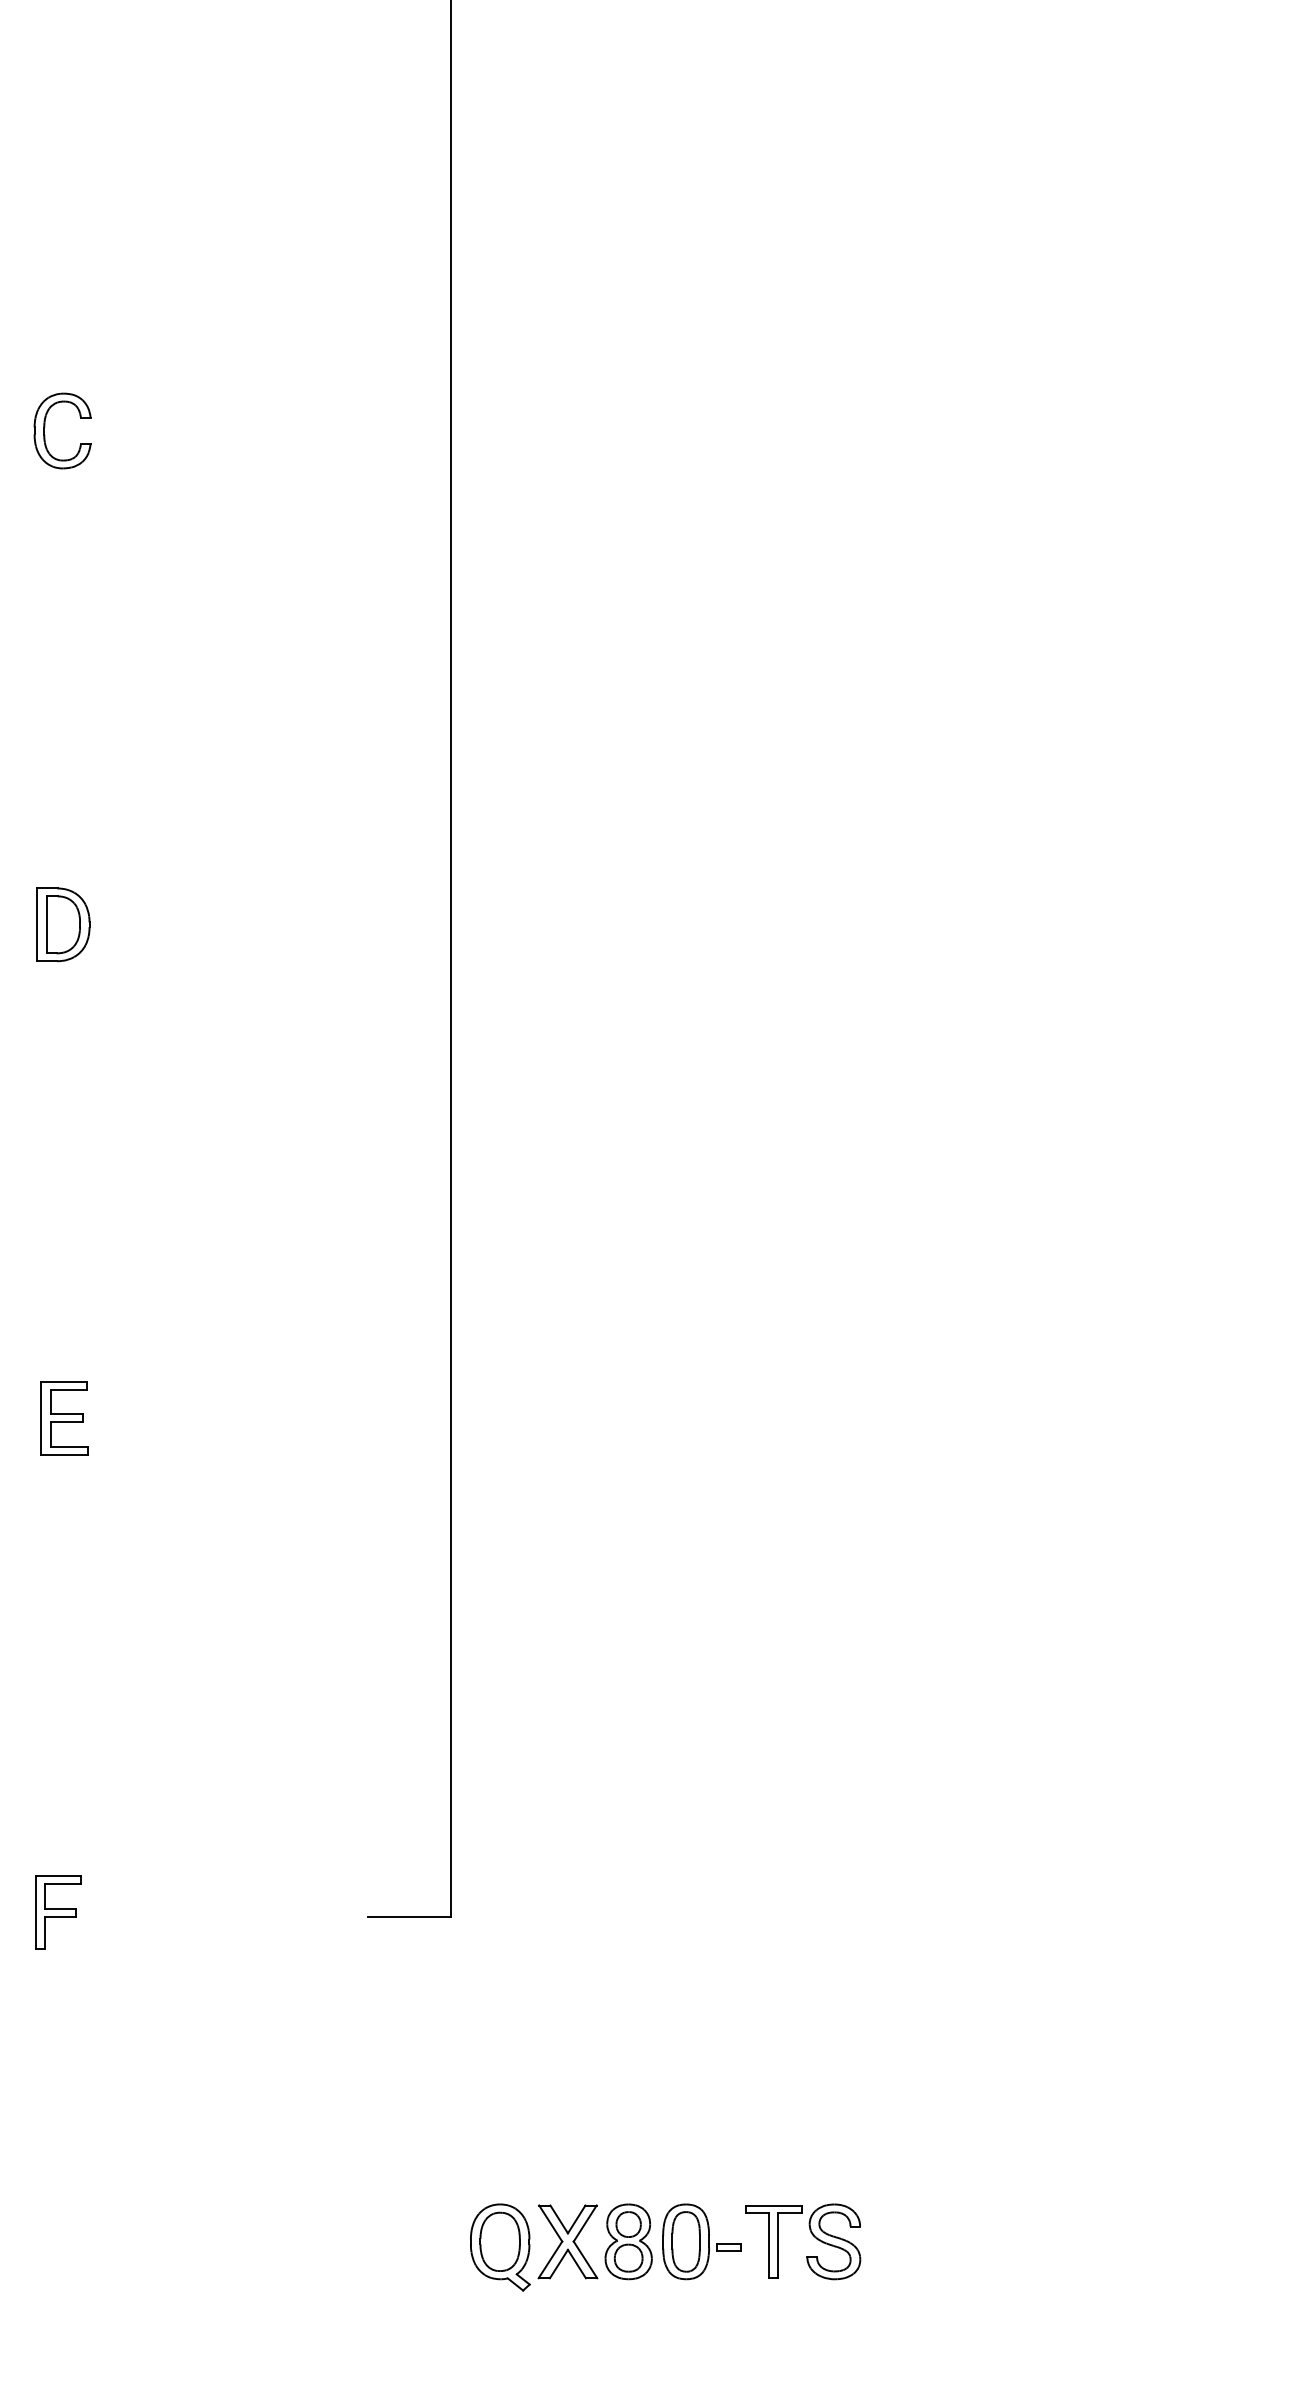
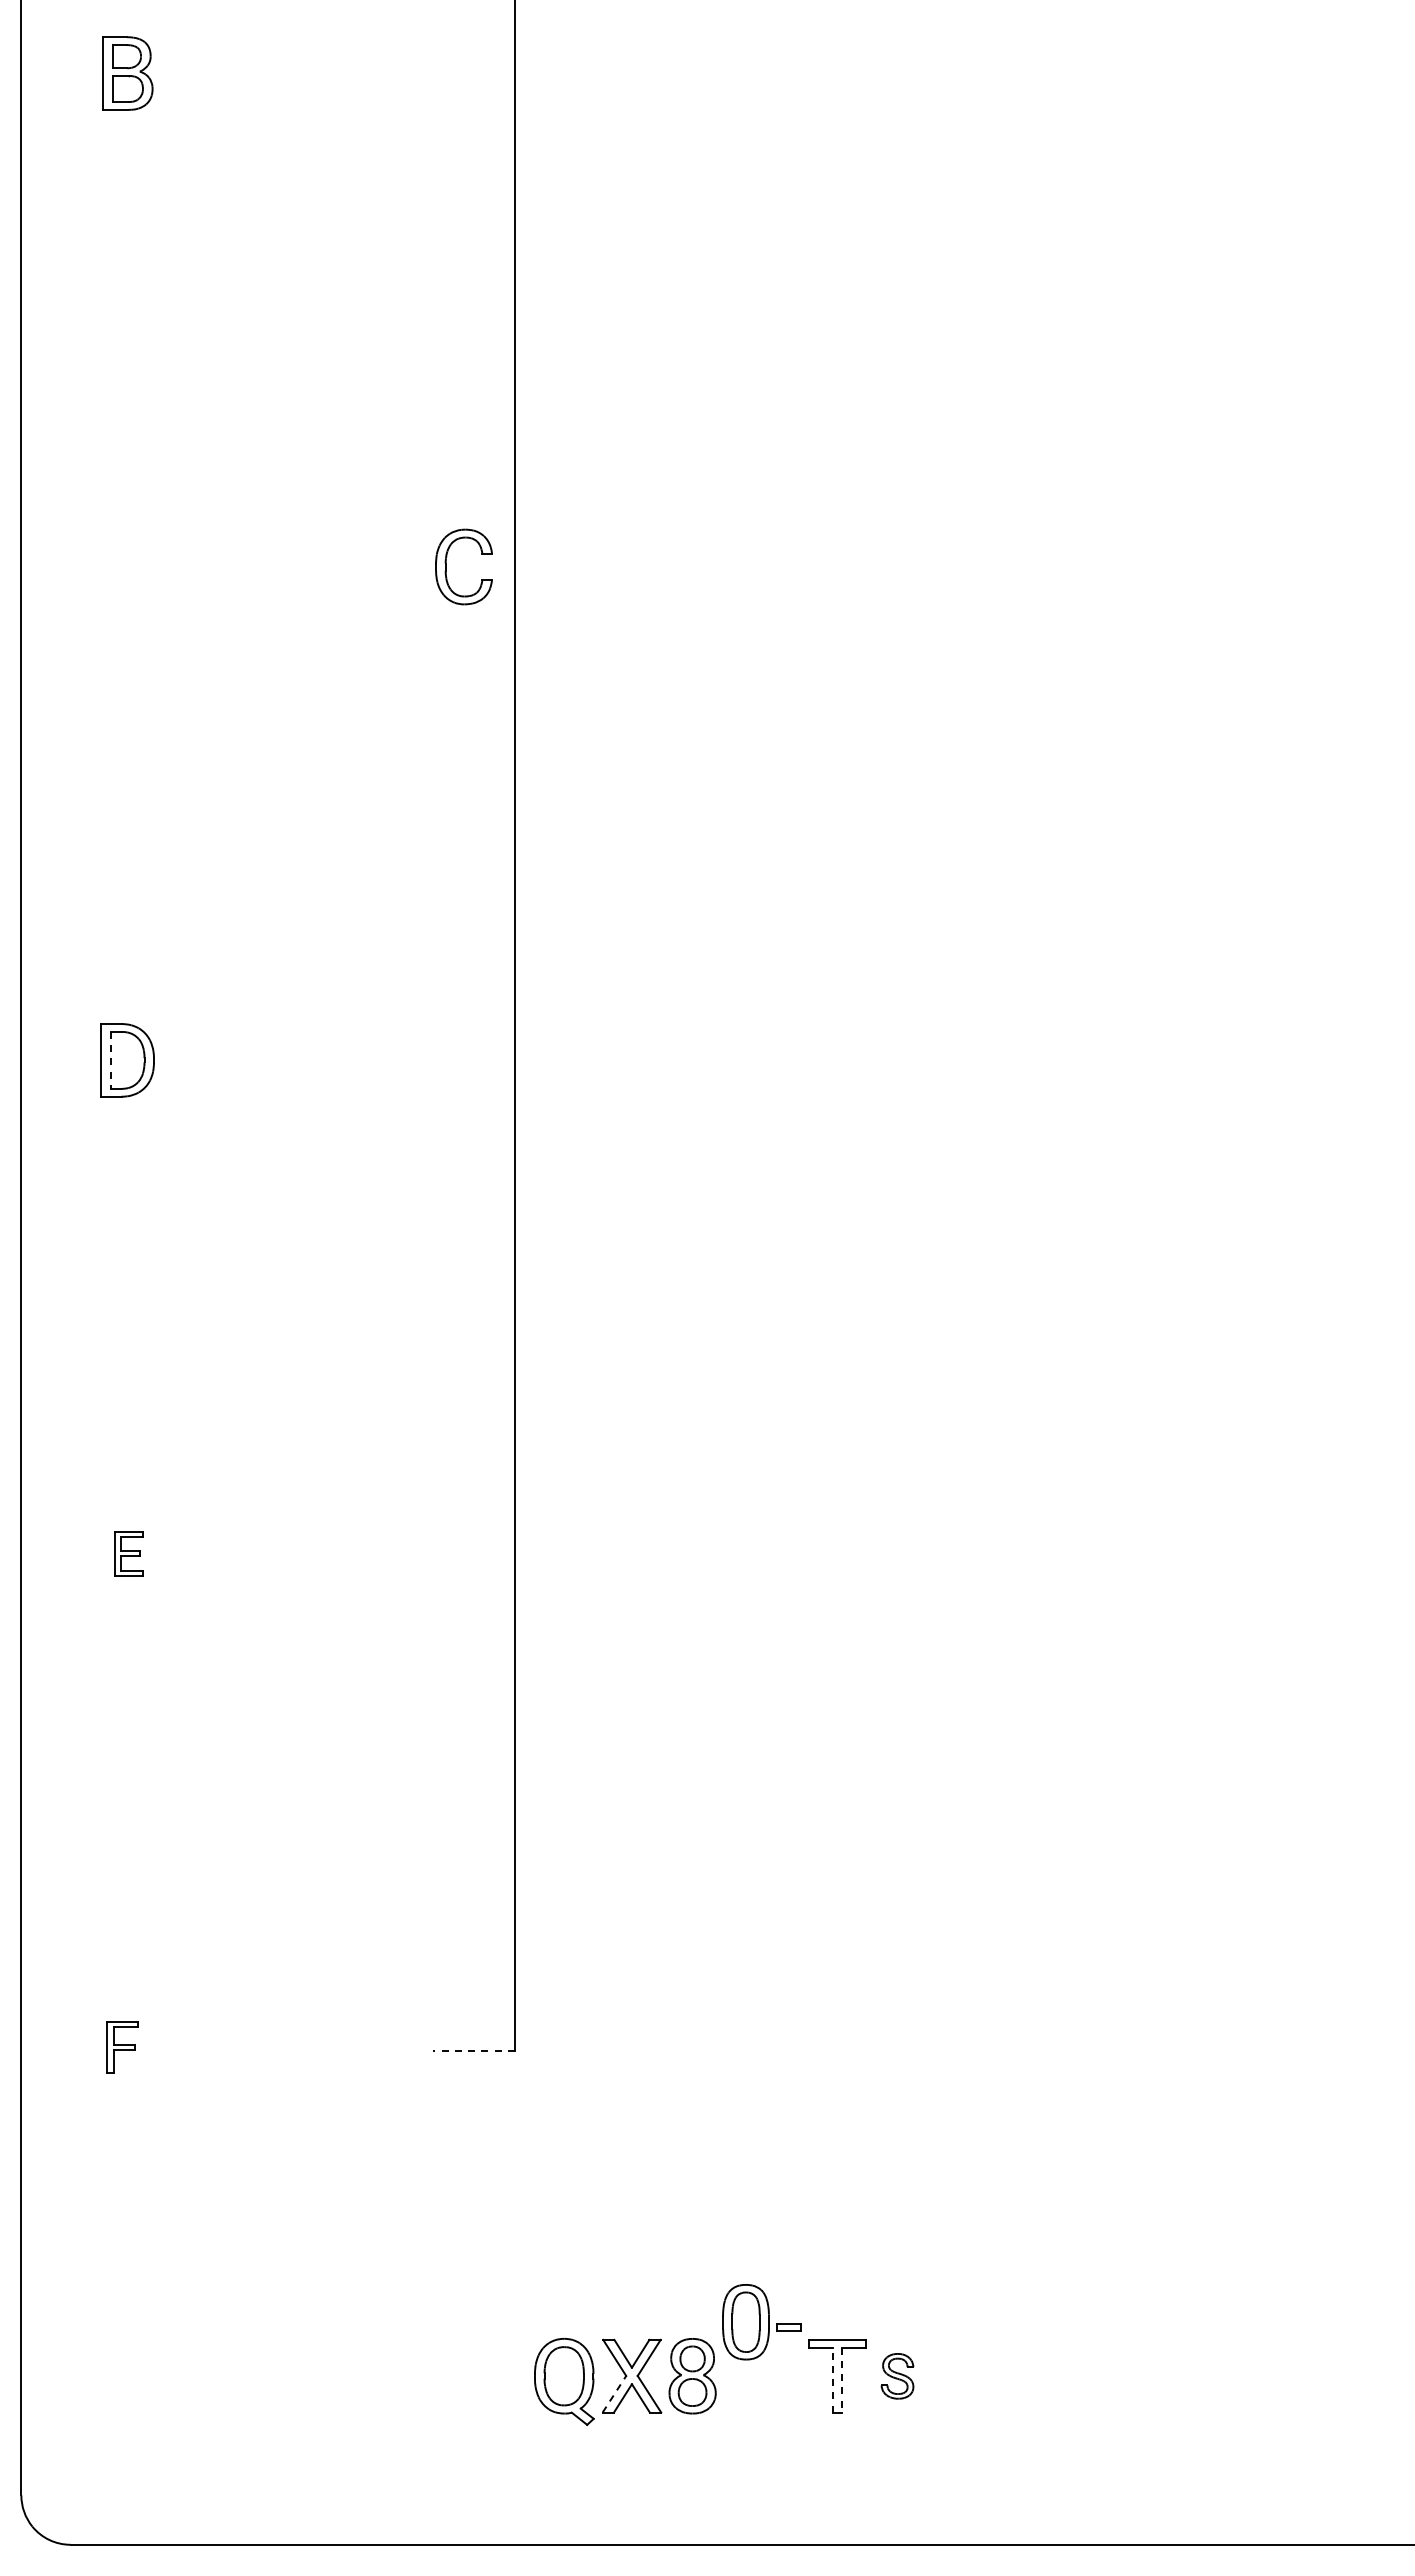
part: (45, 430) -> (446, 566), moved
line: (47, 924) -> (111, 1060), solid -> dashed
part: (64, 1418) -> (128, 1553), size x0.6
part: (58, 1912) -> (122, 2047), size x0.7
line: (409, 1916) -> (473, 2051), solid -> dashed
part: (701, 2242) -> (761, 2322), moved
part: (833, 2242) -> (897, 2376), size x0.6
line: (768, 2245) -> (832, 2379), solid -> dashed
line: (778, 2246) -> (842, 2380), solid -> dashed
line: (550, 2260) -> (614, 2394), solid -> dashed

